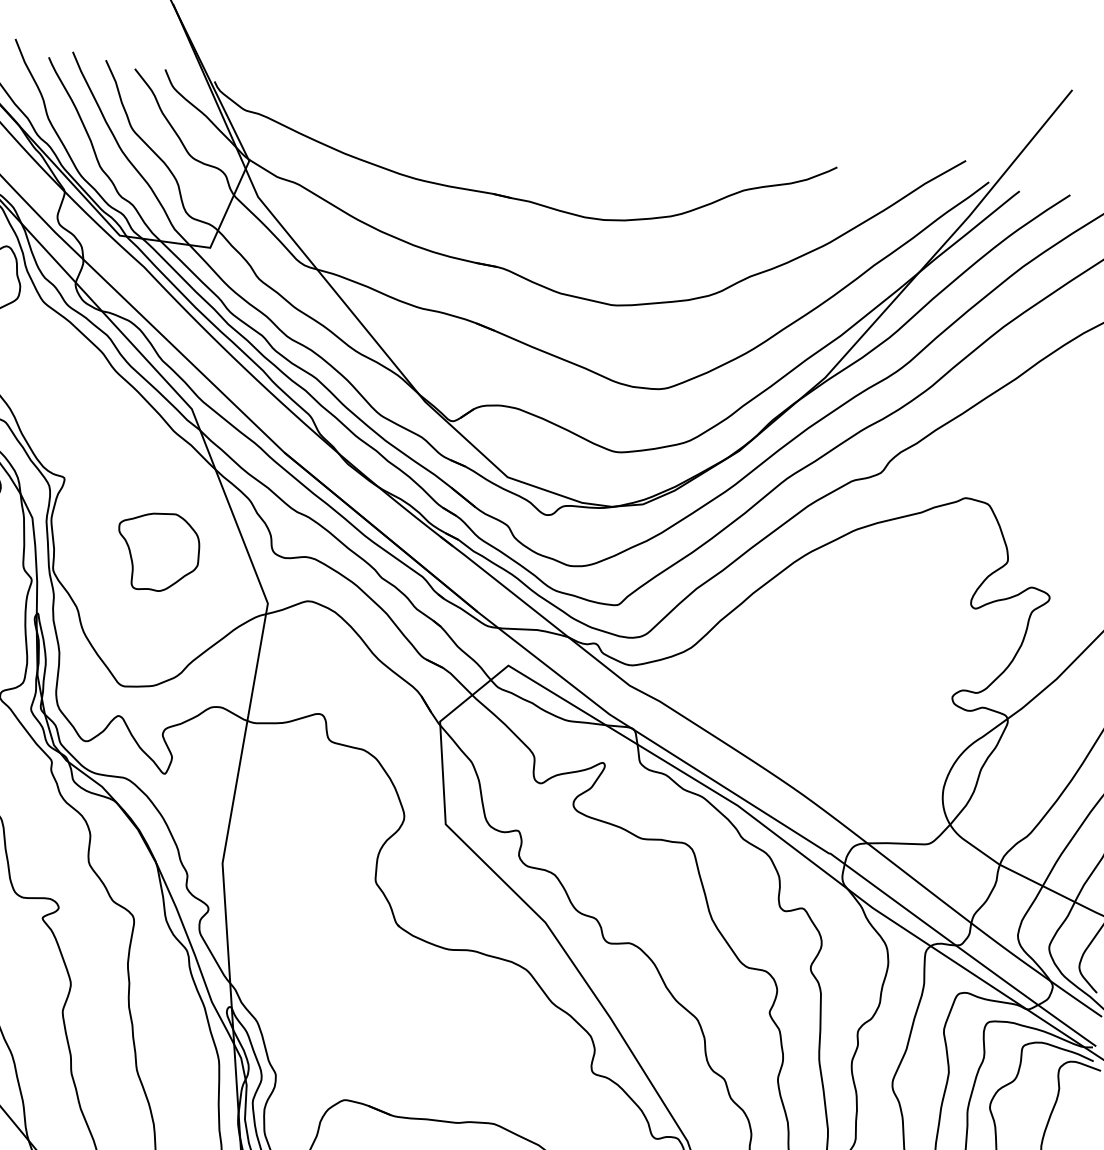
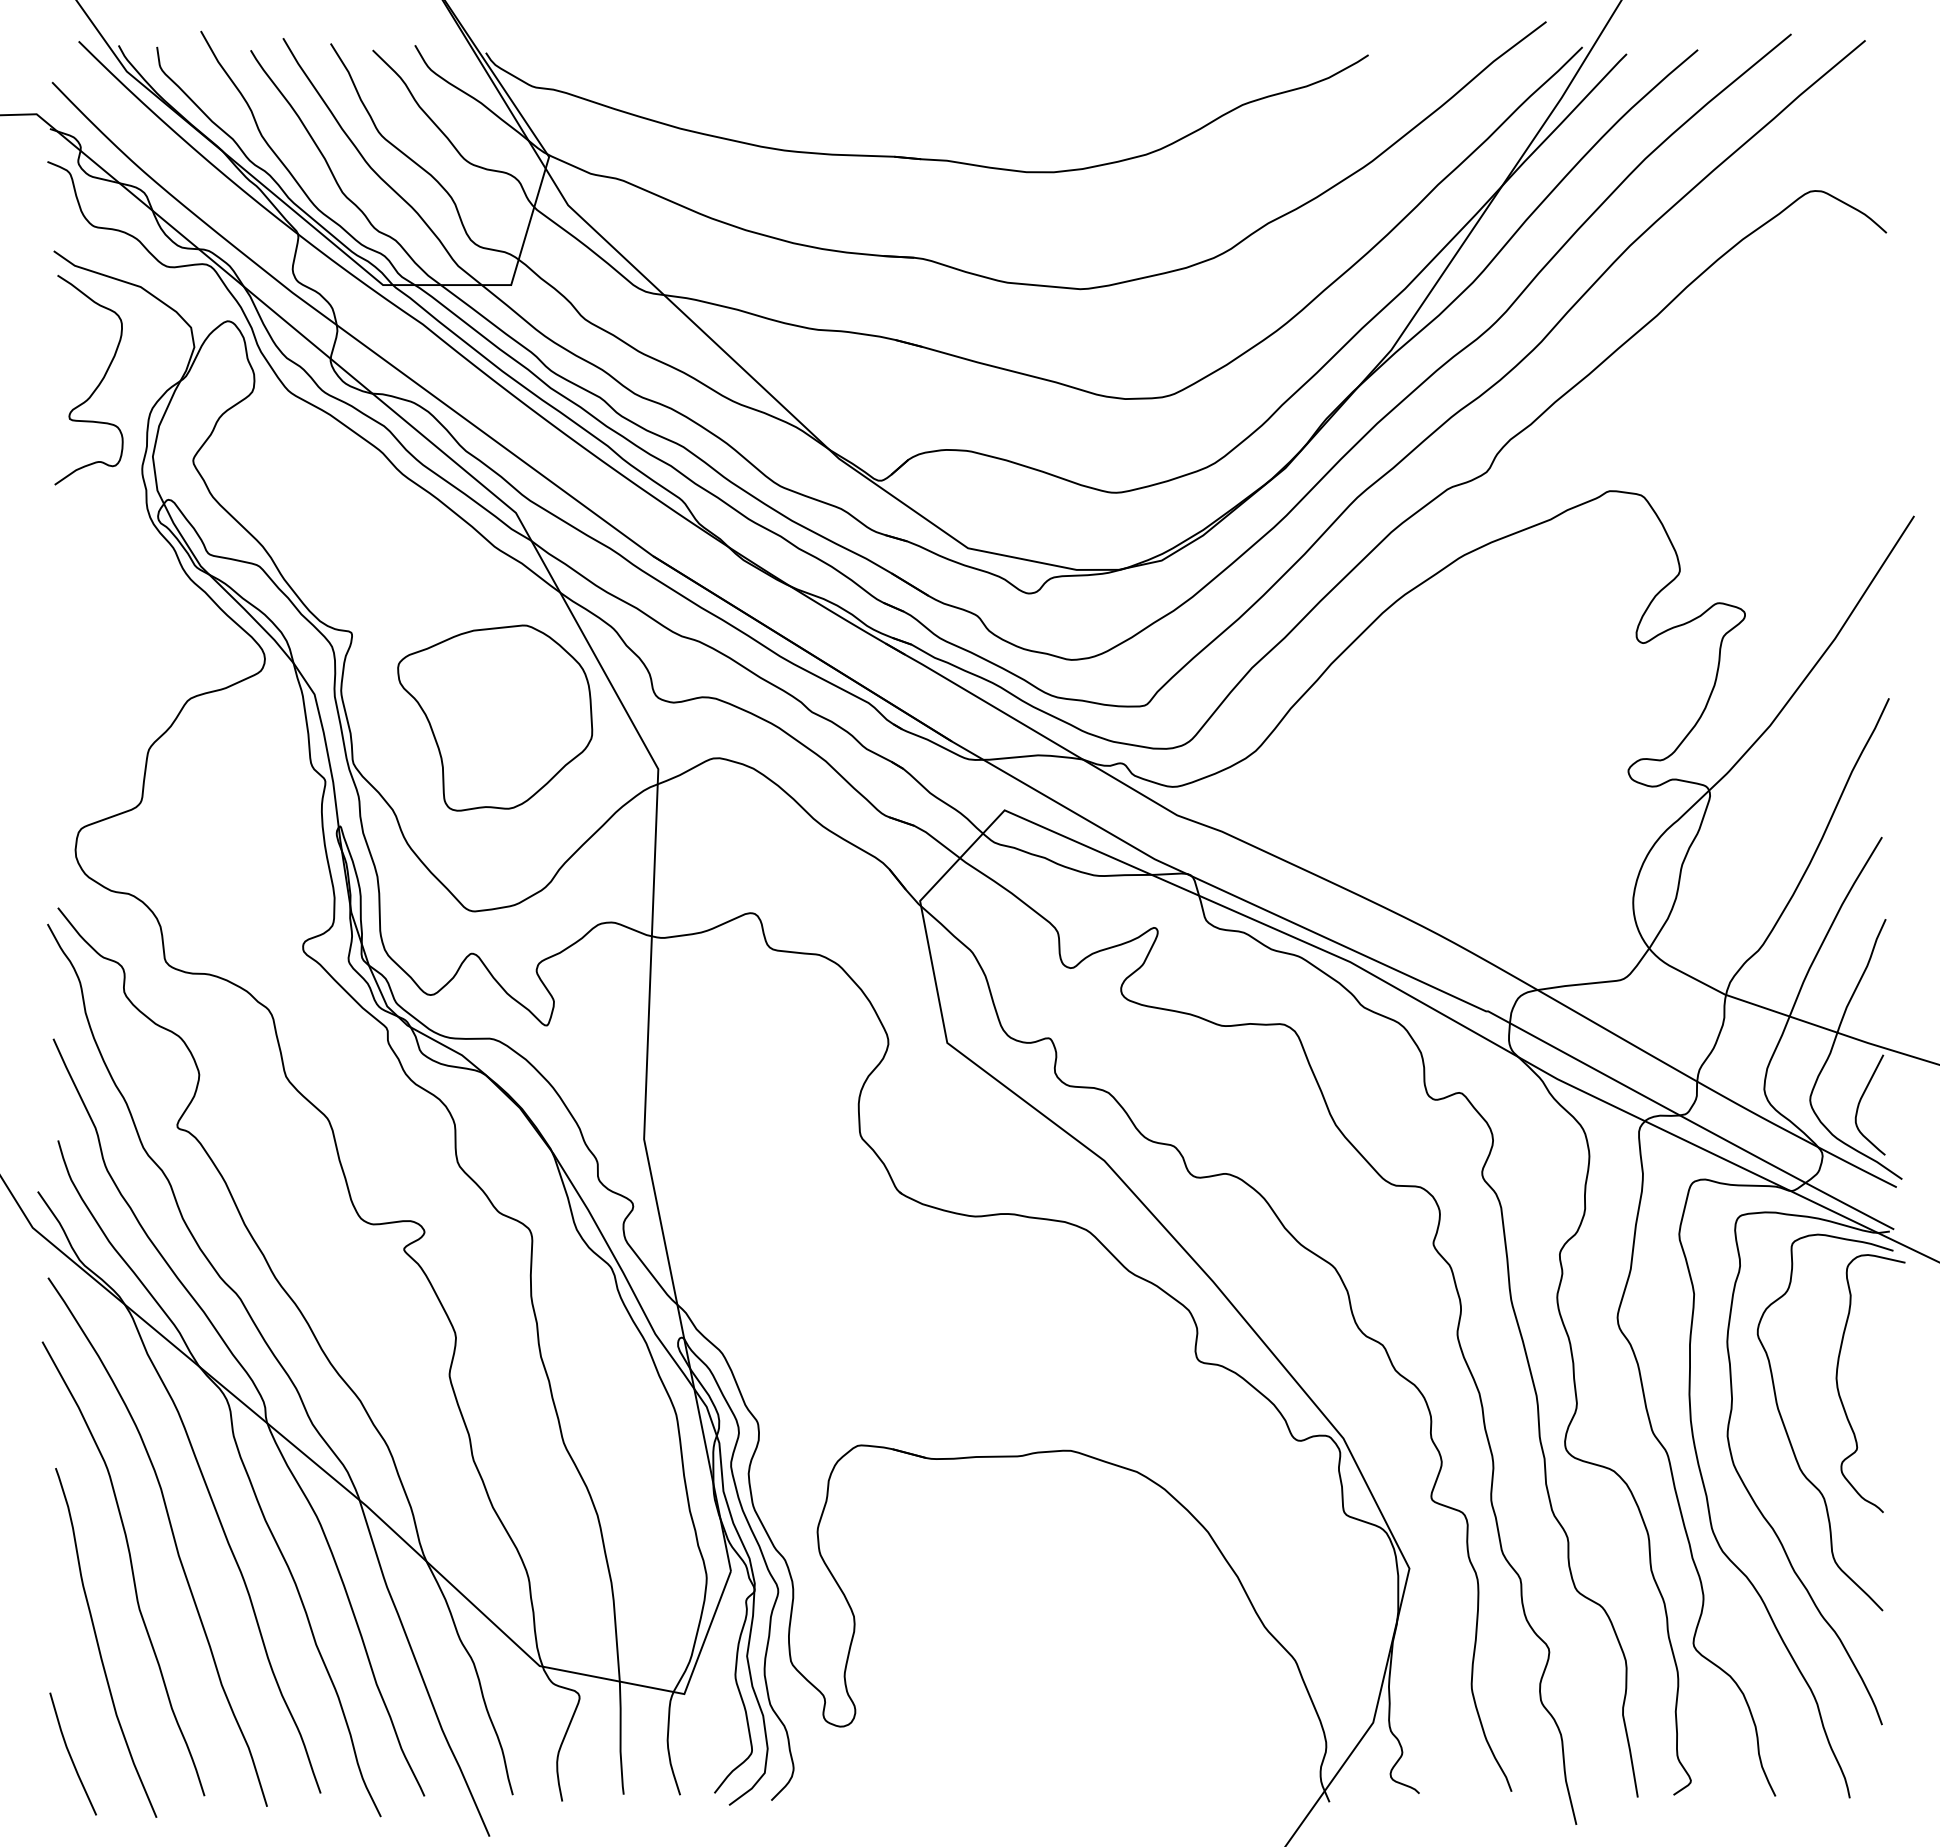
part: (157, 551) -> (495, 717), size x1.67

